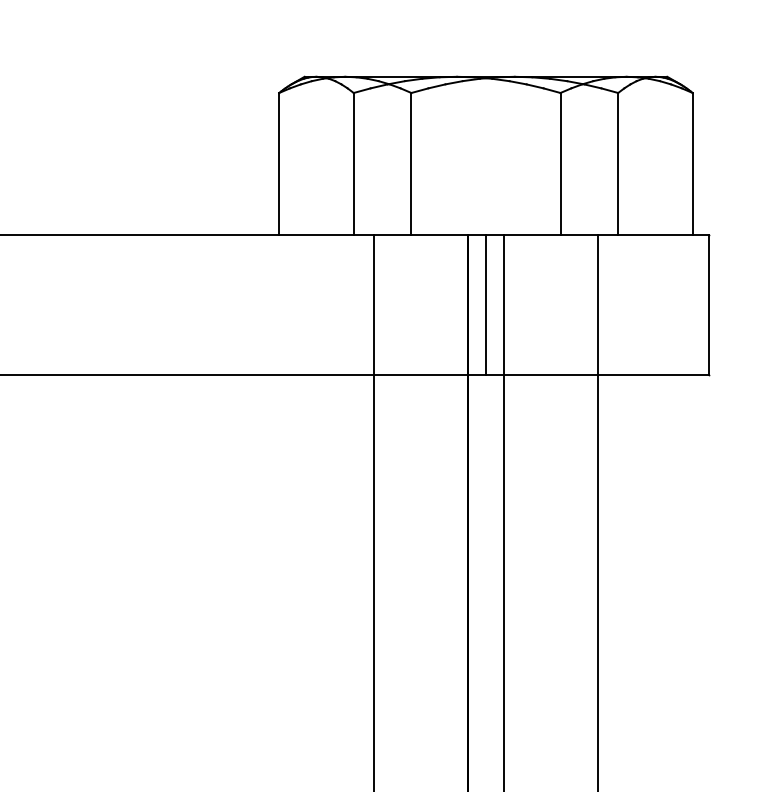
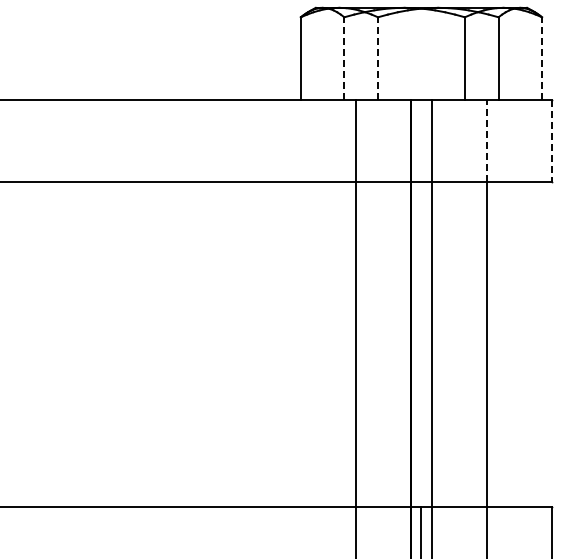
line: (353, 163) -> (344, 58), solid -> dashed
line: (412, 163) -> (378, 58), solid -> dashed
line: (693, 163) -> (542, 58), solid -> dashed
line: (486, 304) -> (421, 140), removed
line: (597, 304) -> (486, 140), solid -> dashed
line: (708, 304) -> (551, 140), solid -> dashed

